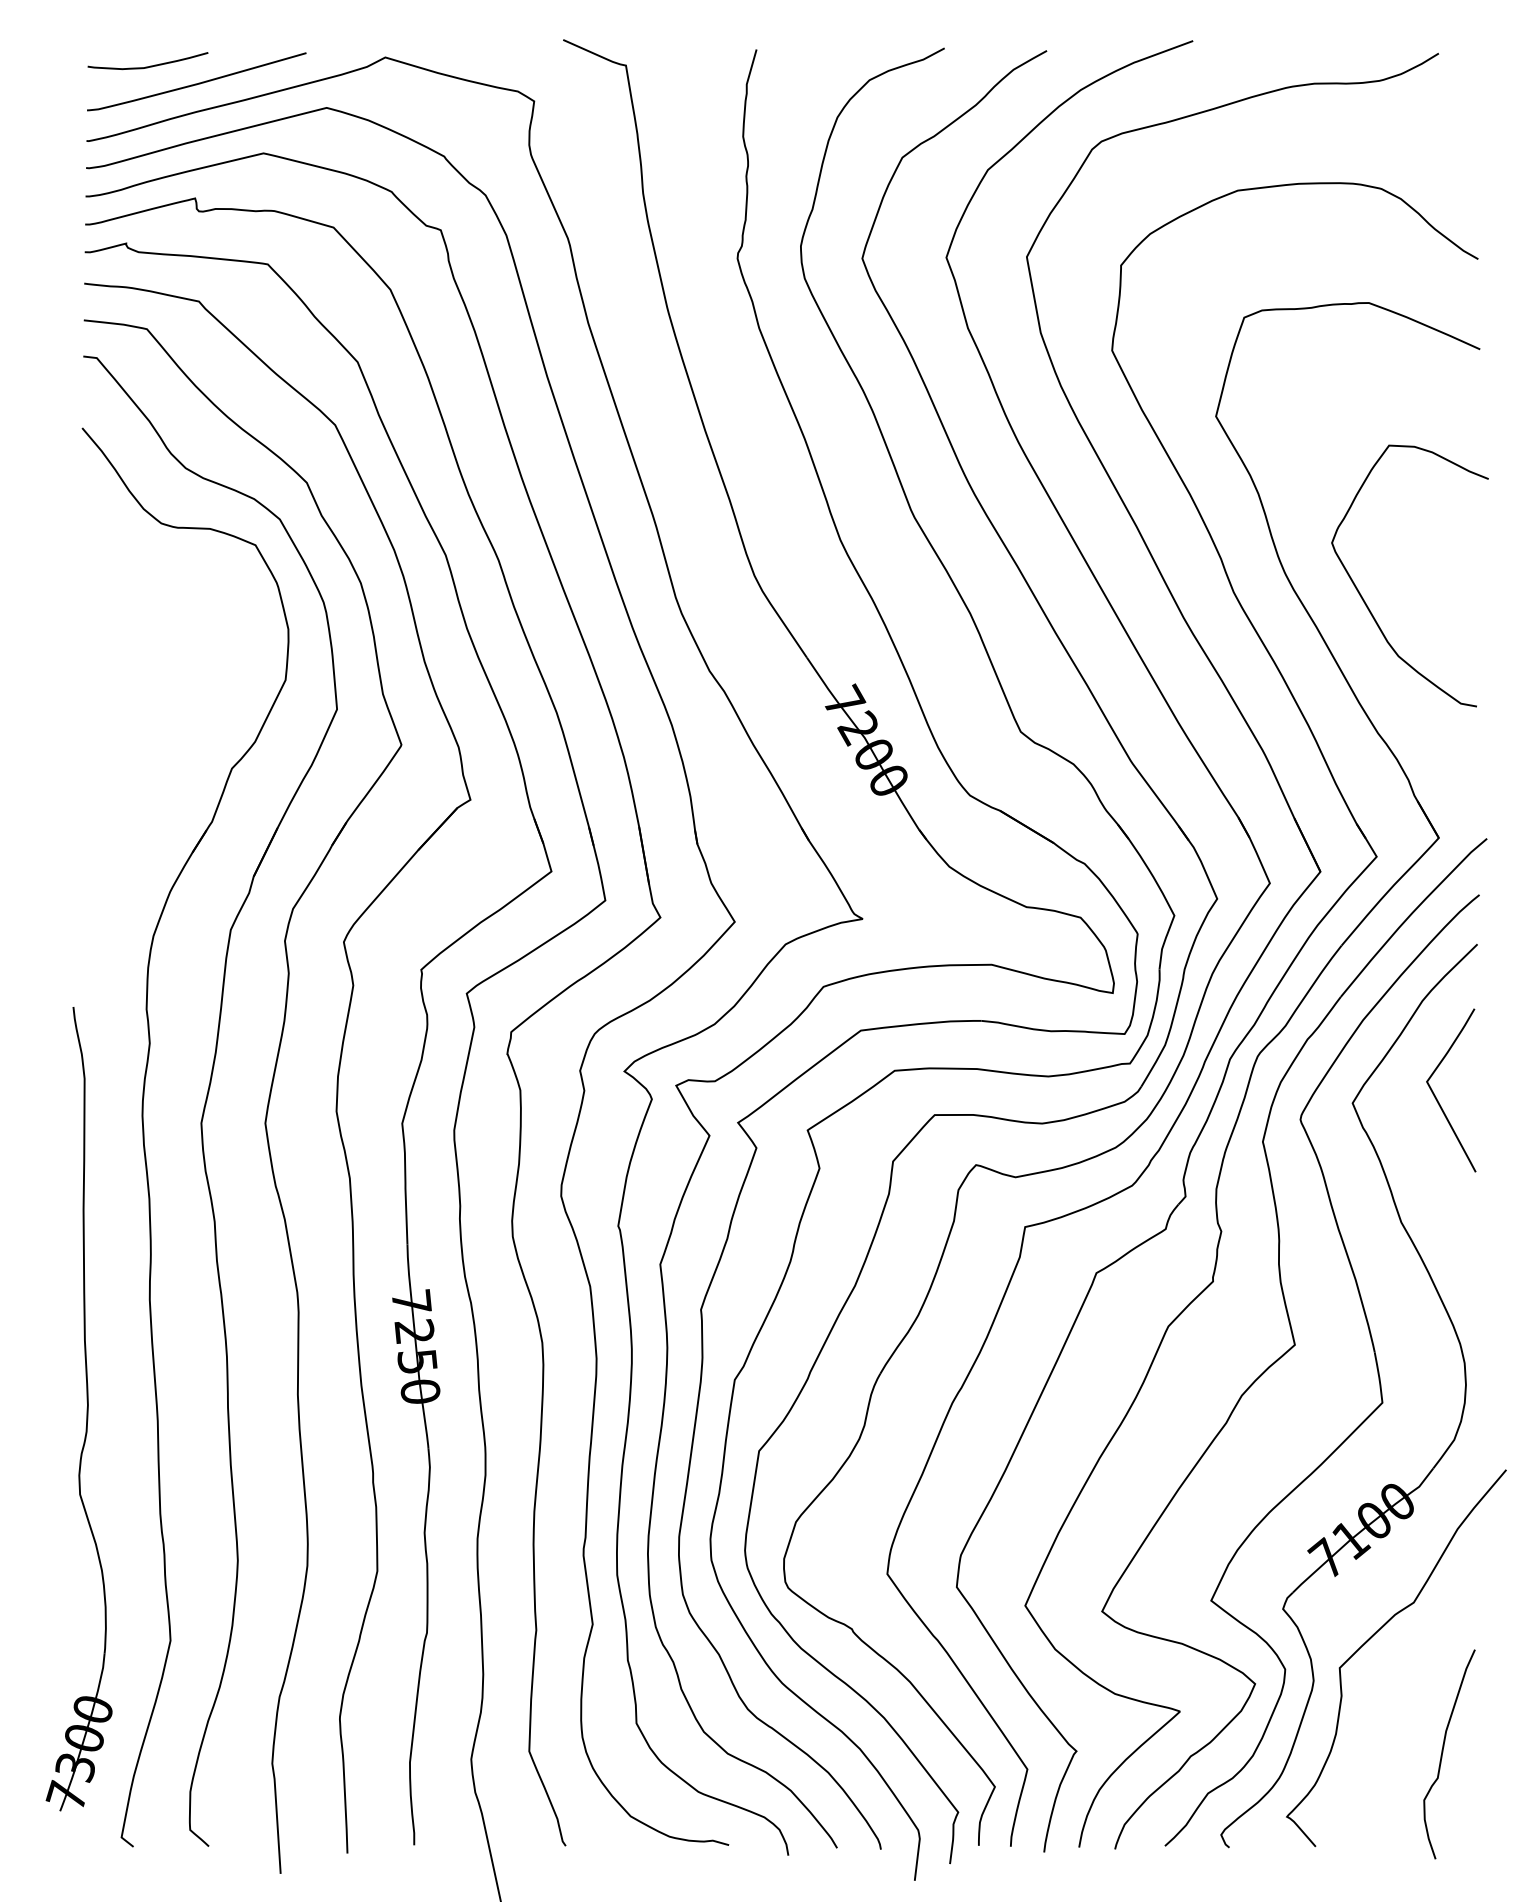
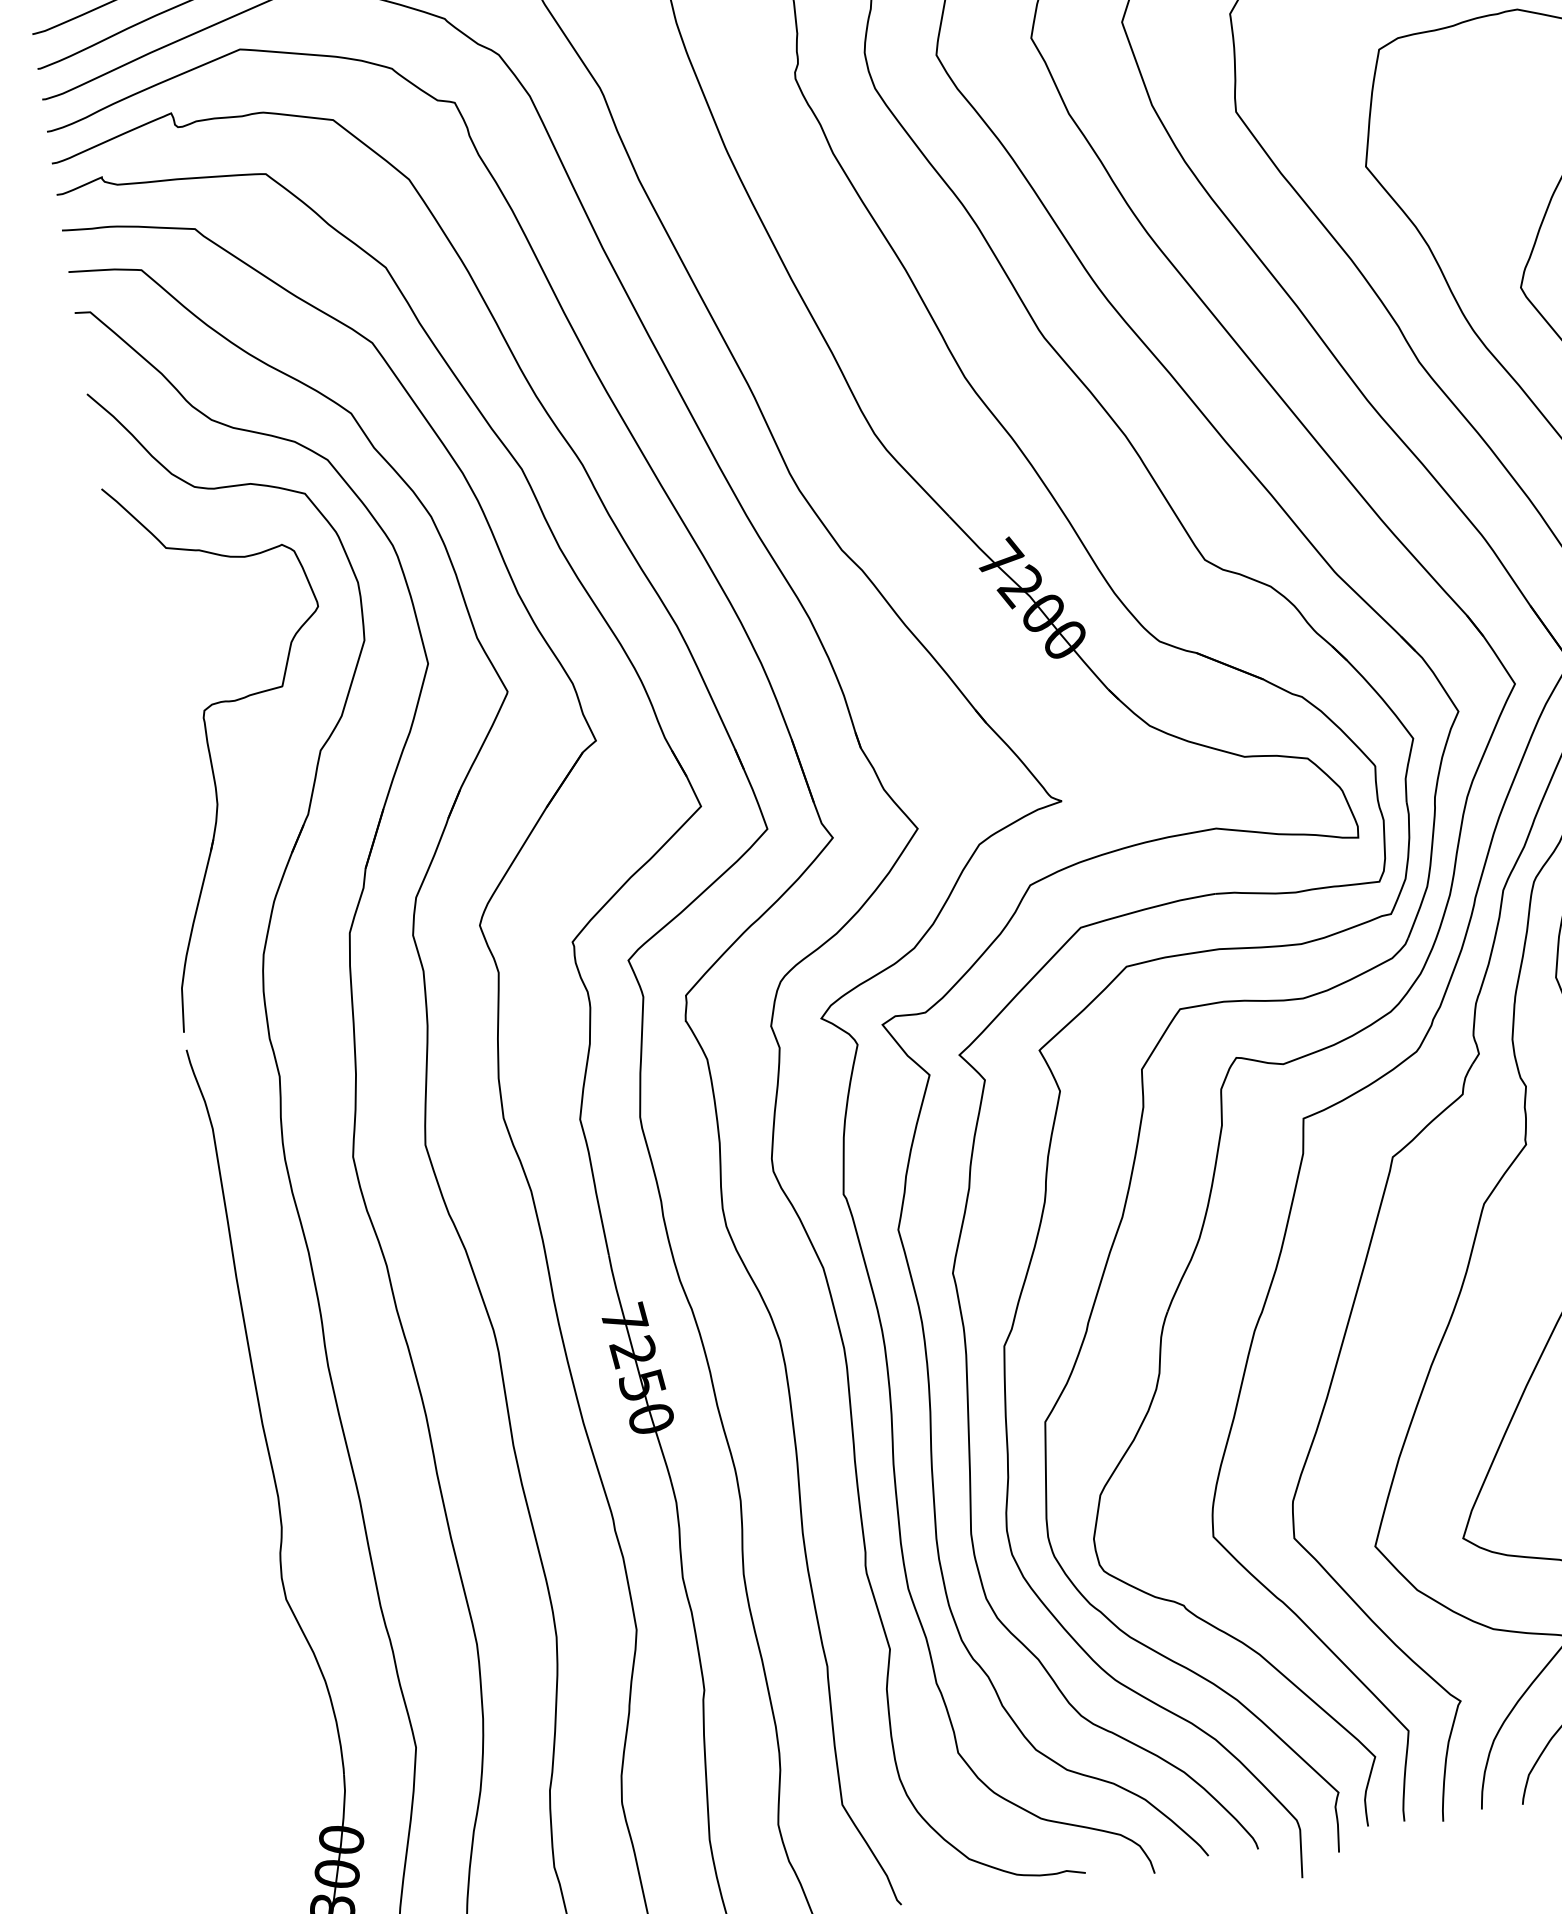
part: (136, 751) -> (209, 749), added

